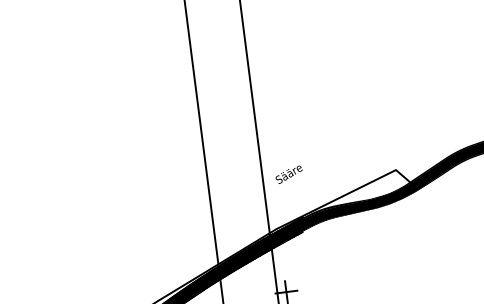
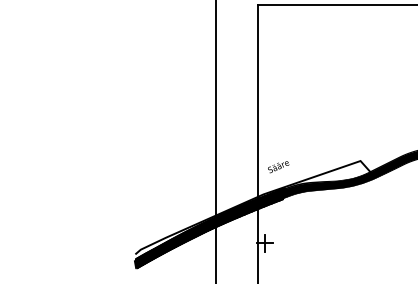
text: (289, 175) -> (278, 167), moved

